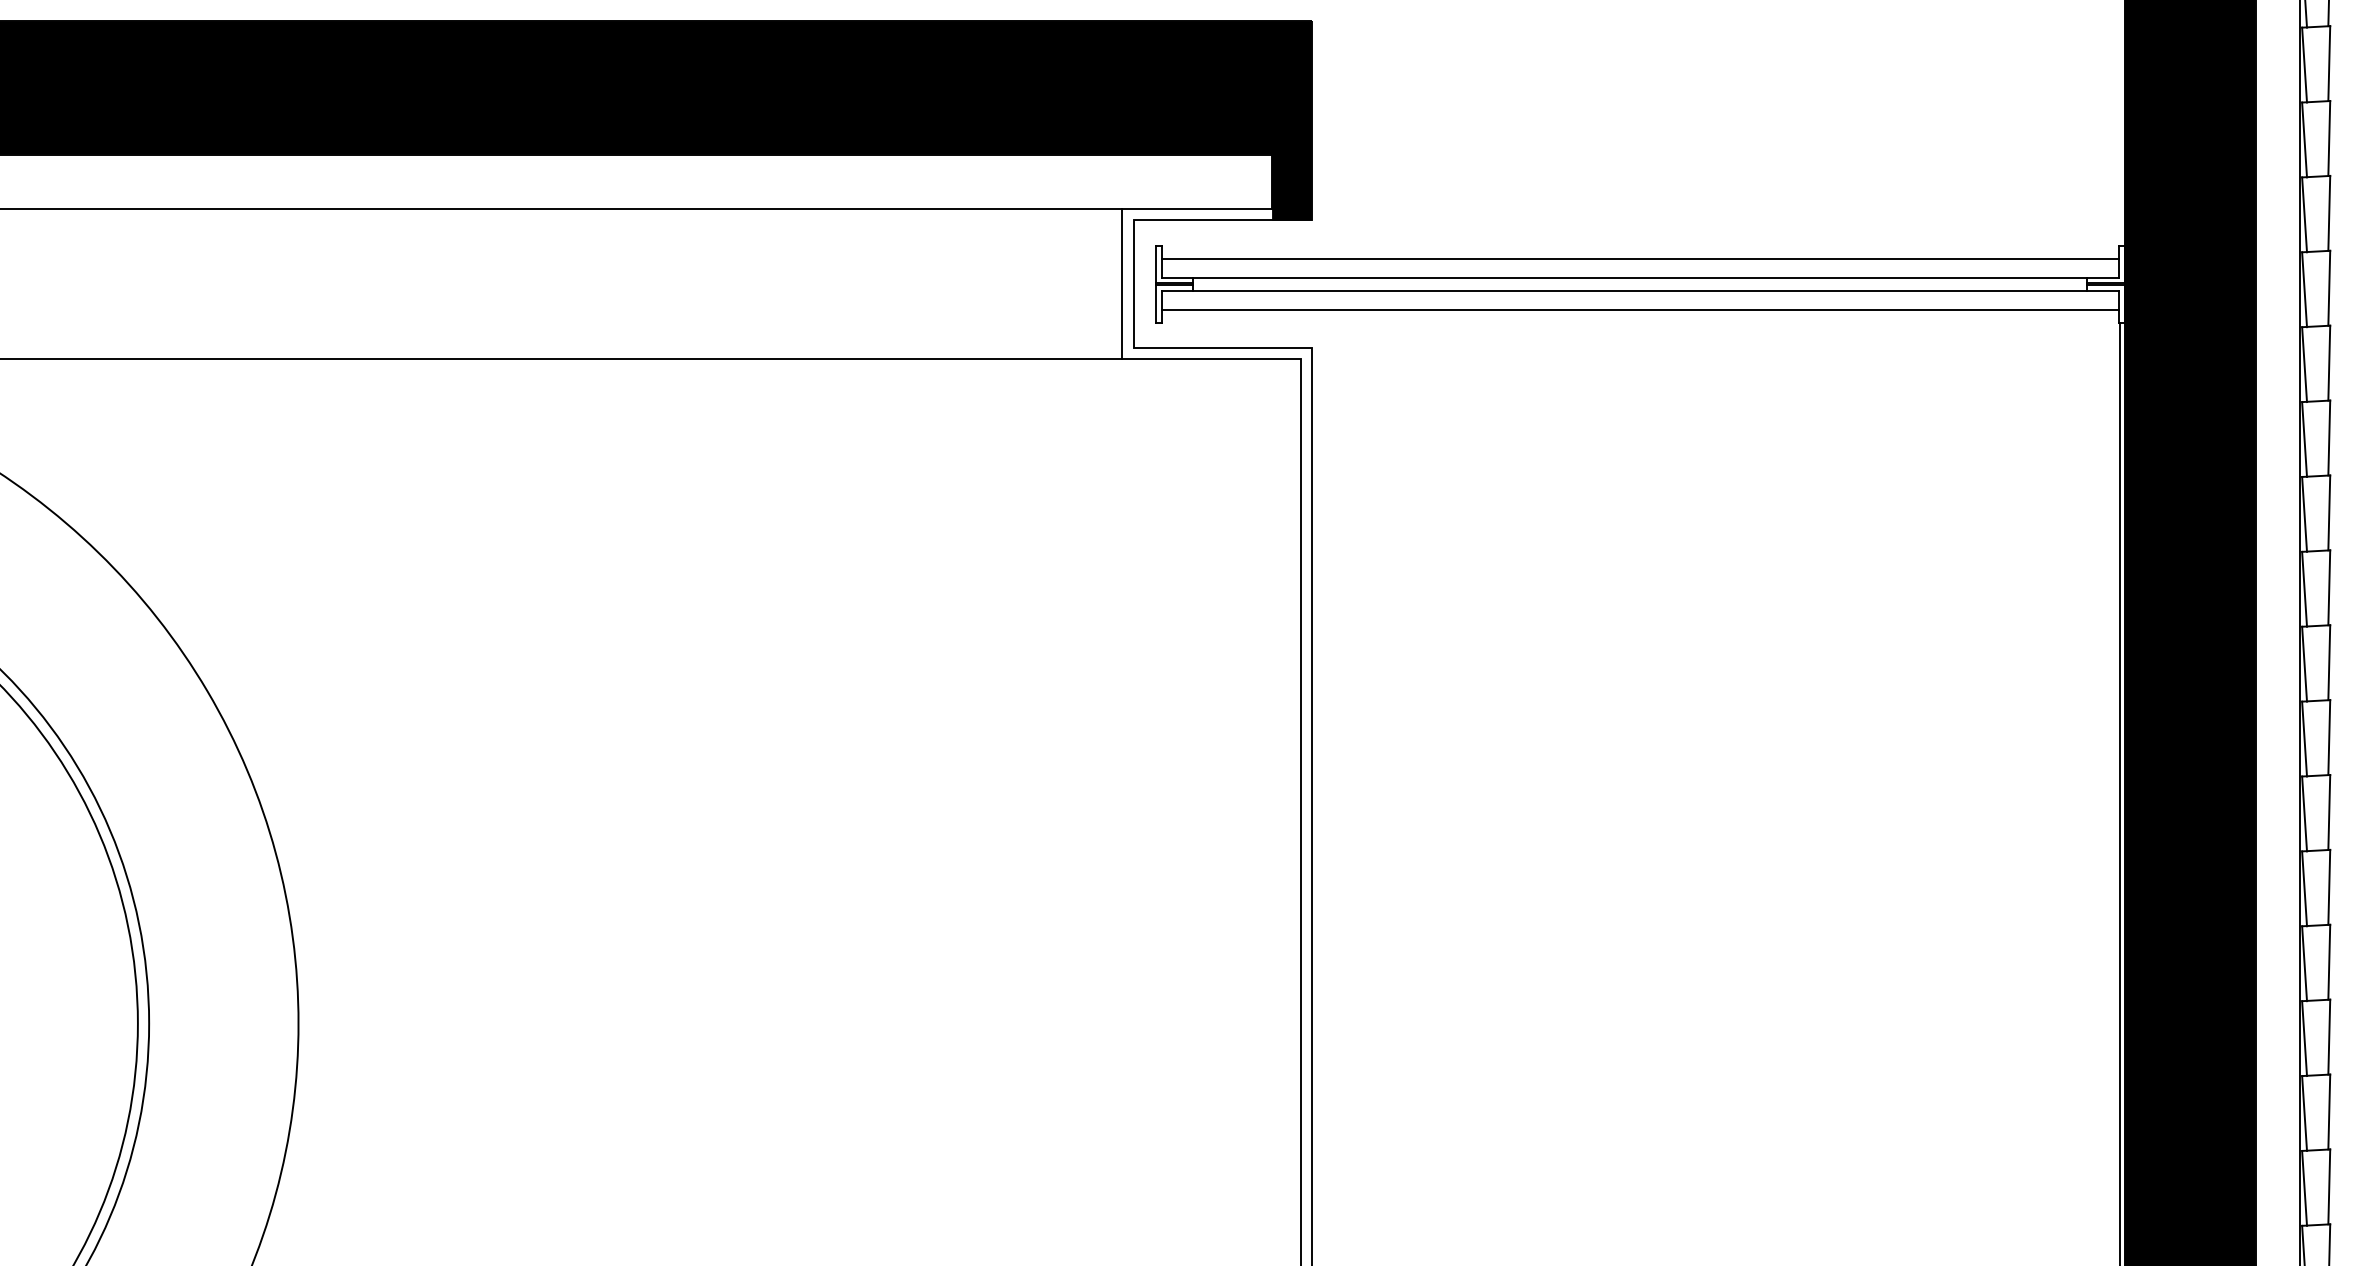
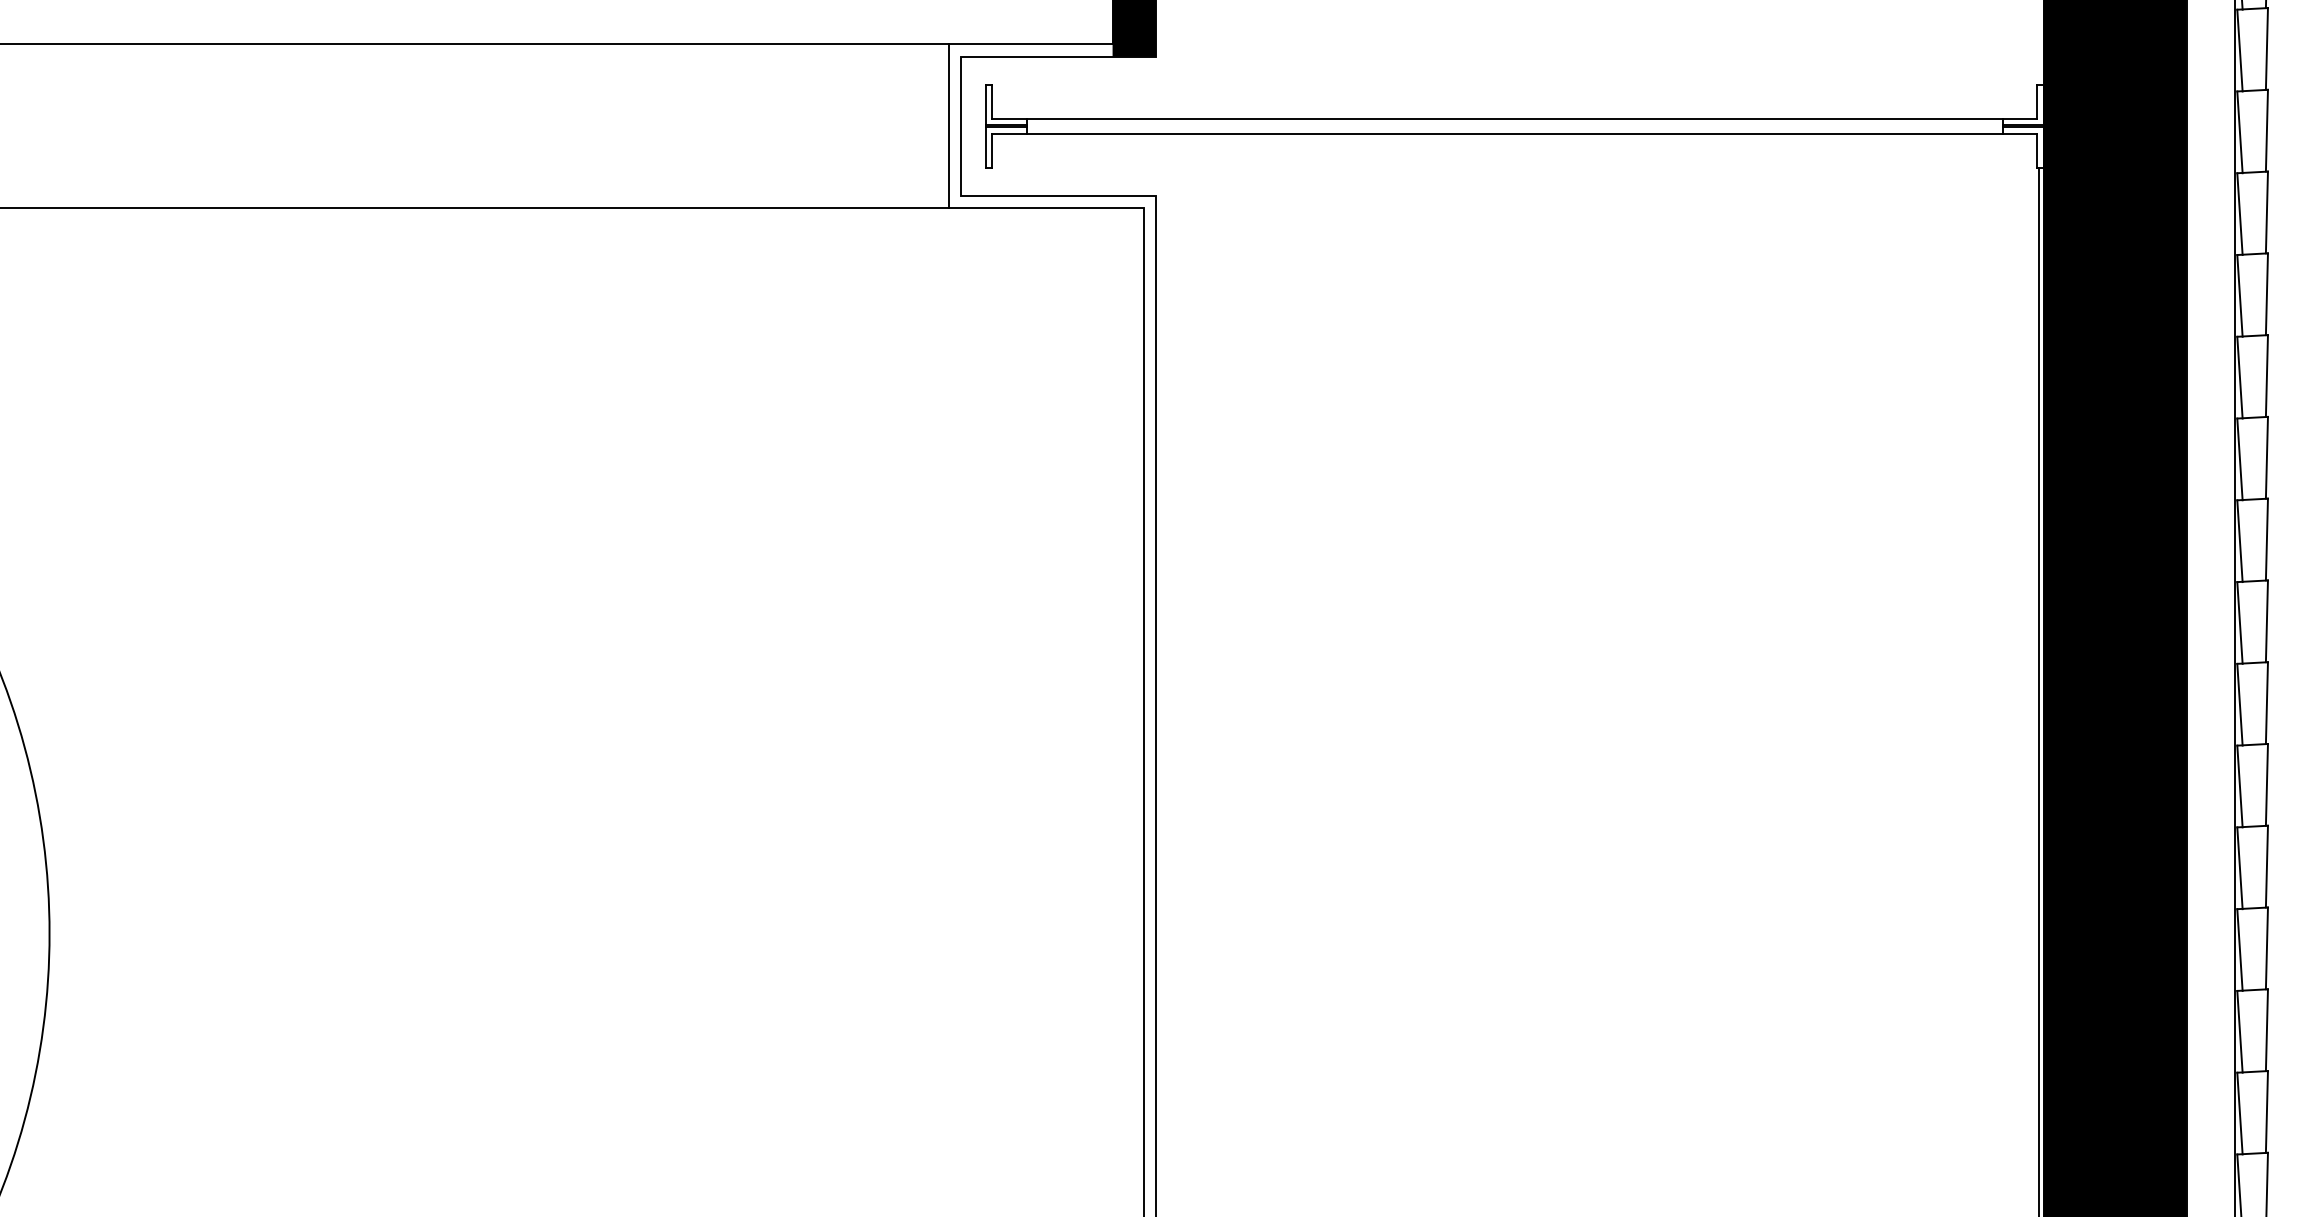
line: (1640, 259) -> (1514, 99), removed
line: (1640, 309) -> (1514, 153), removed

